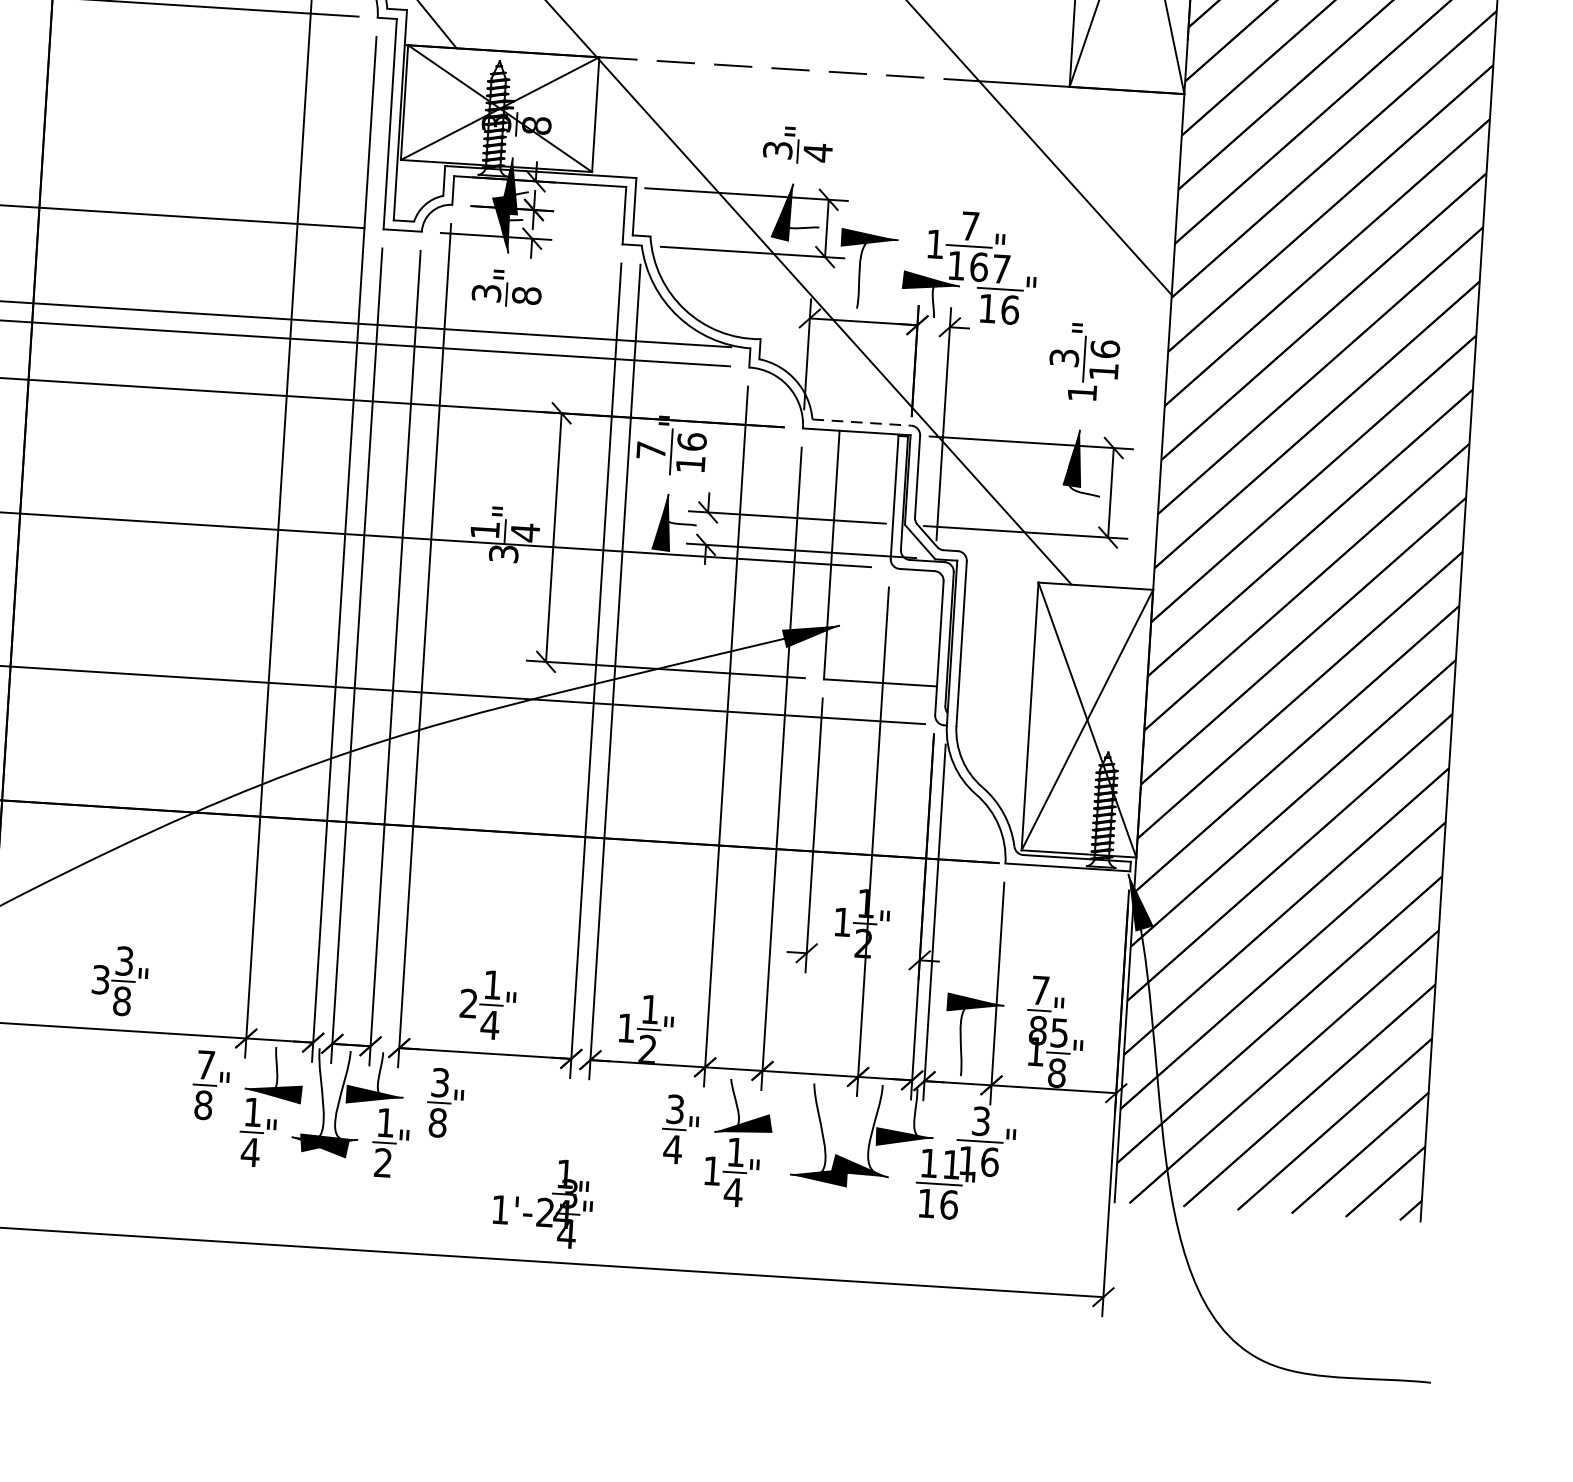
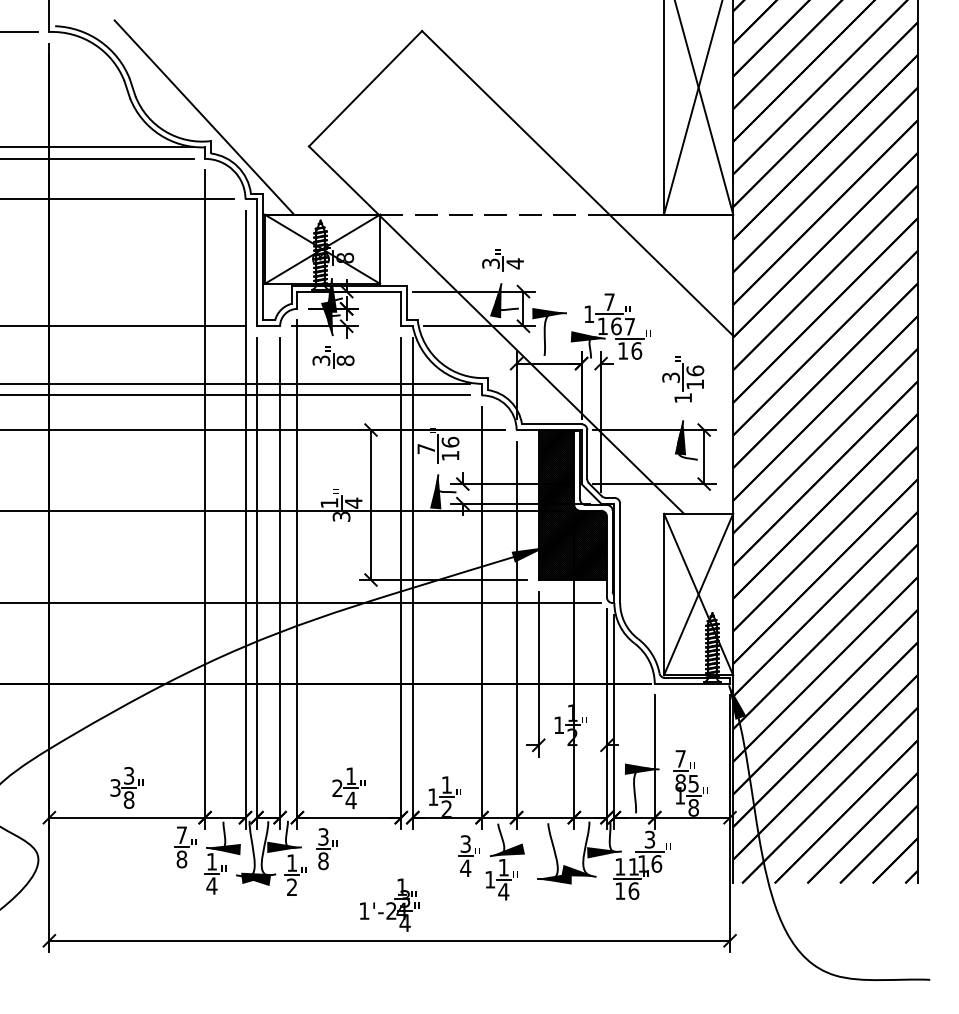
line: (861, 422) -> (551, 424), dashed -> solid
hatch: (887, 559) -> (572, 505), added

